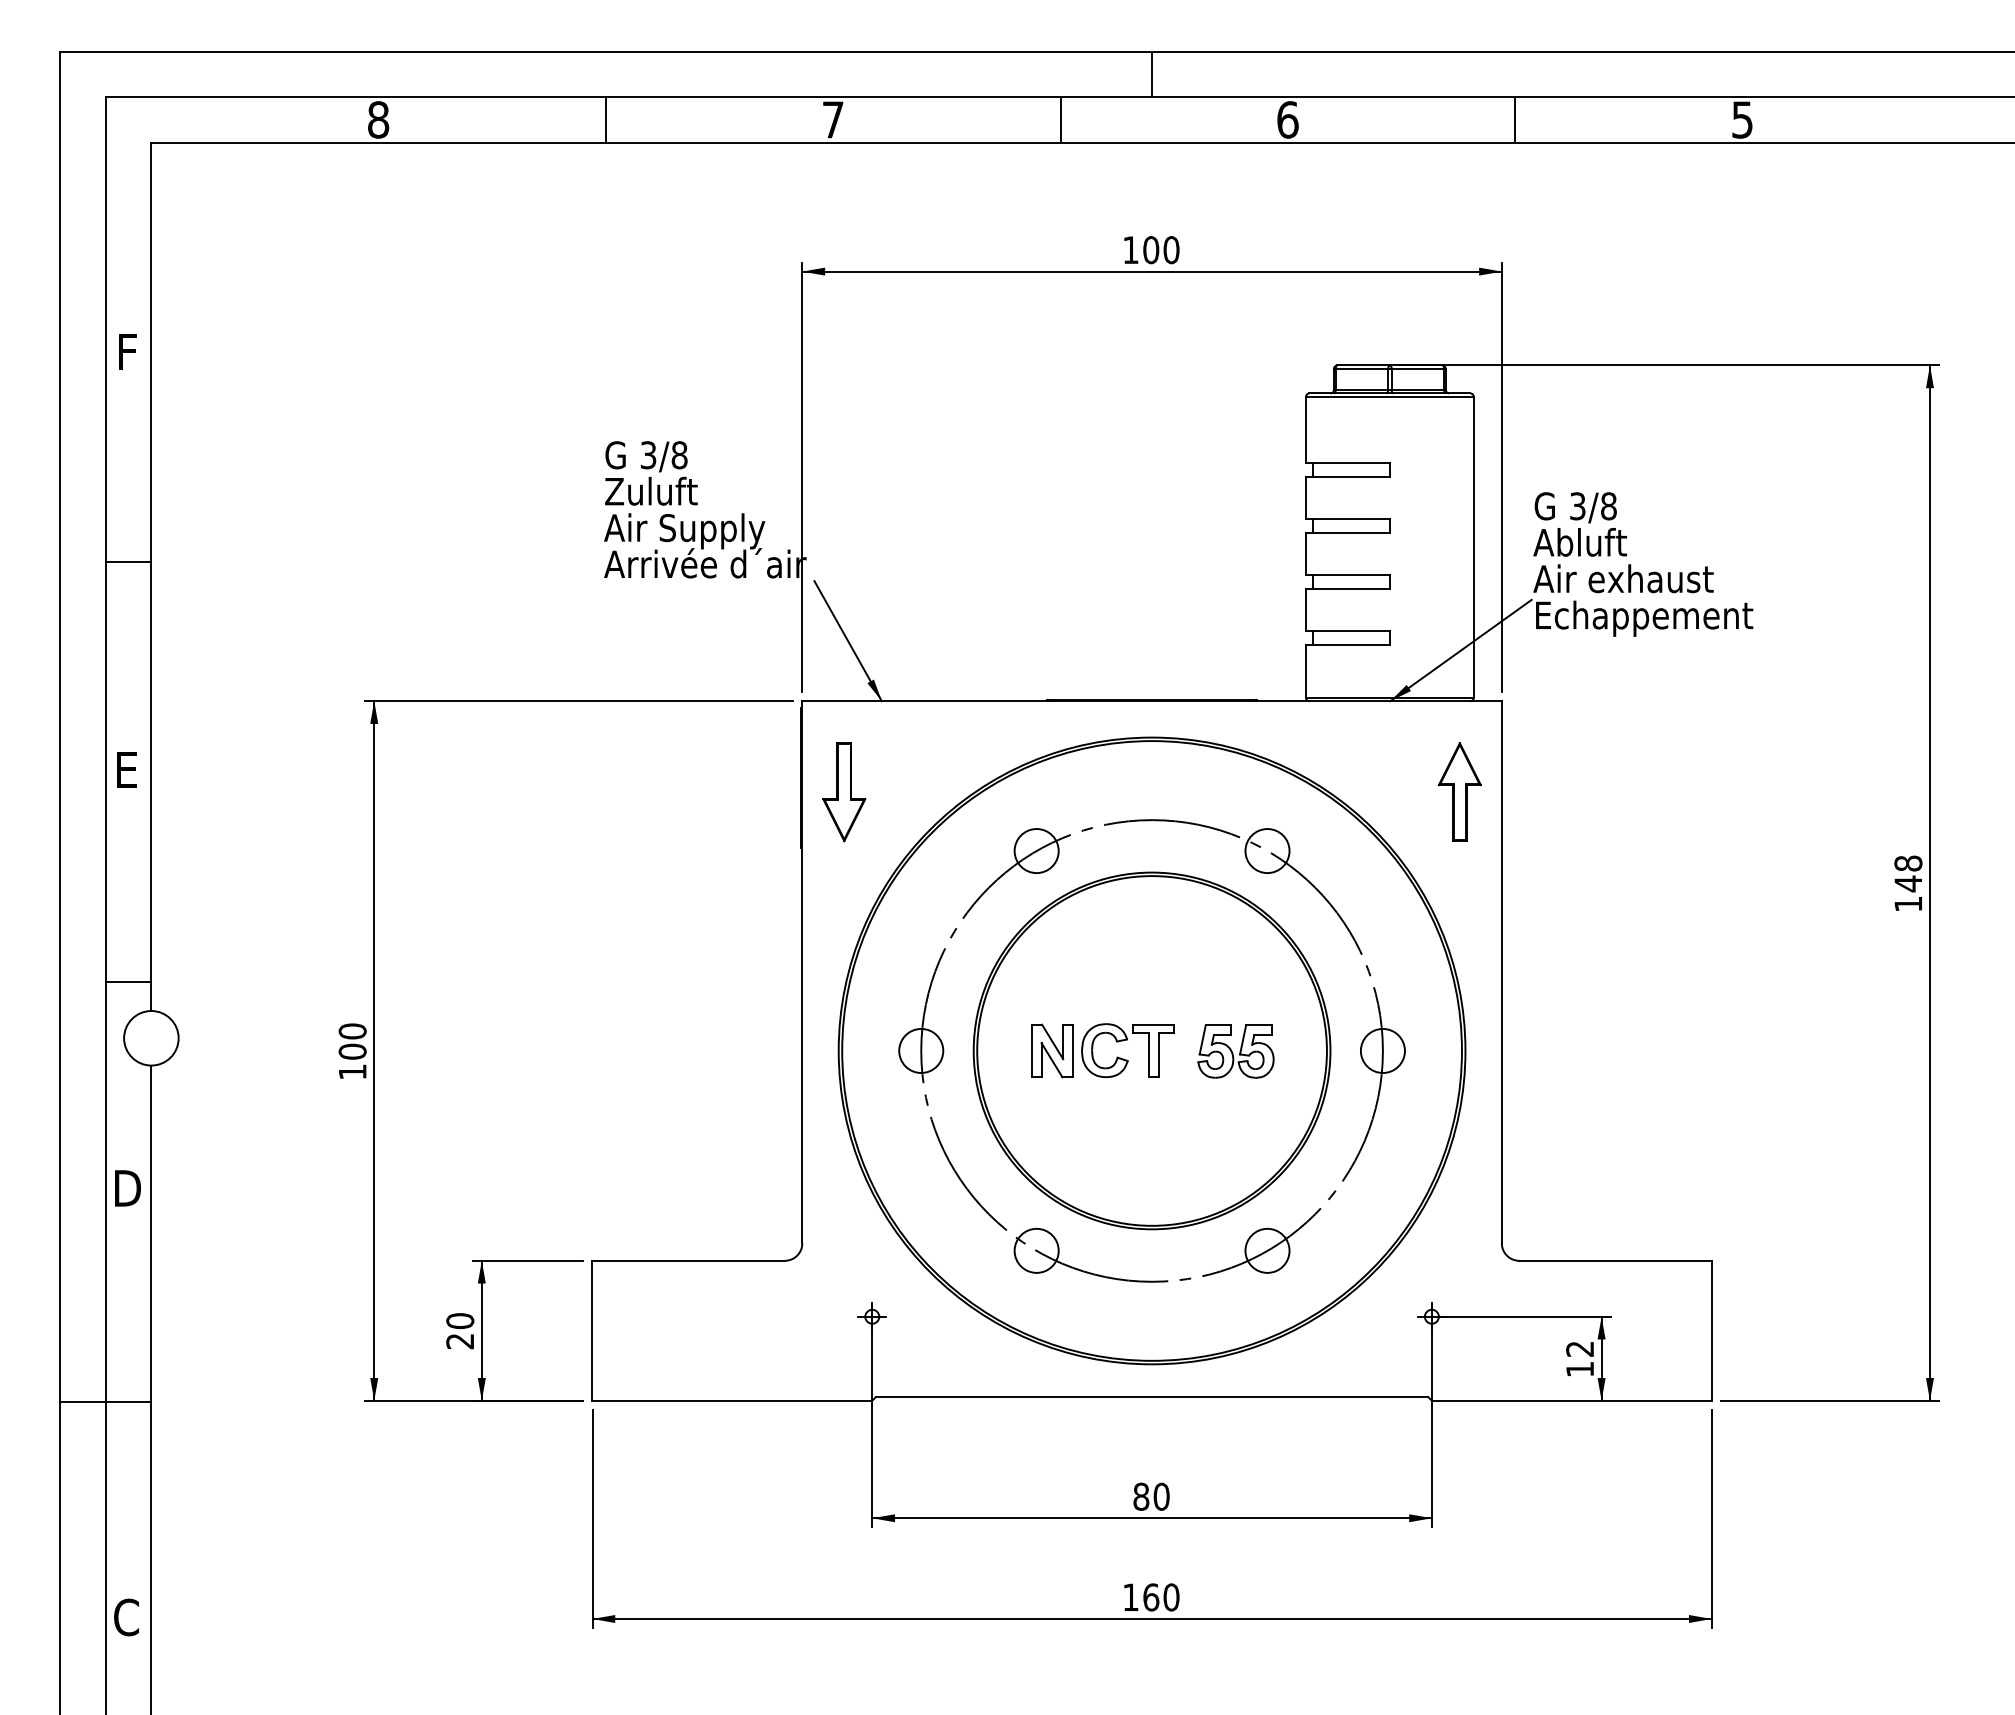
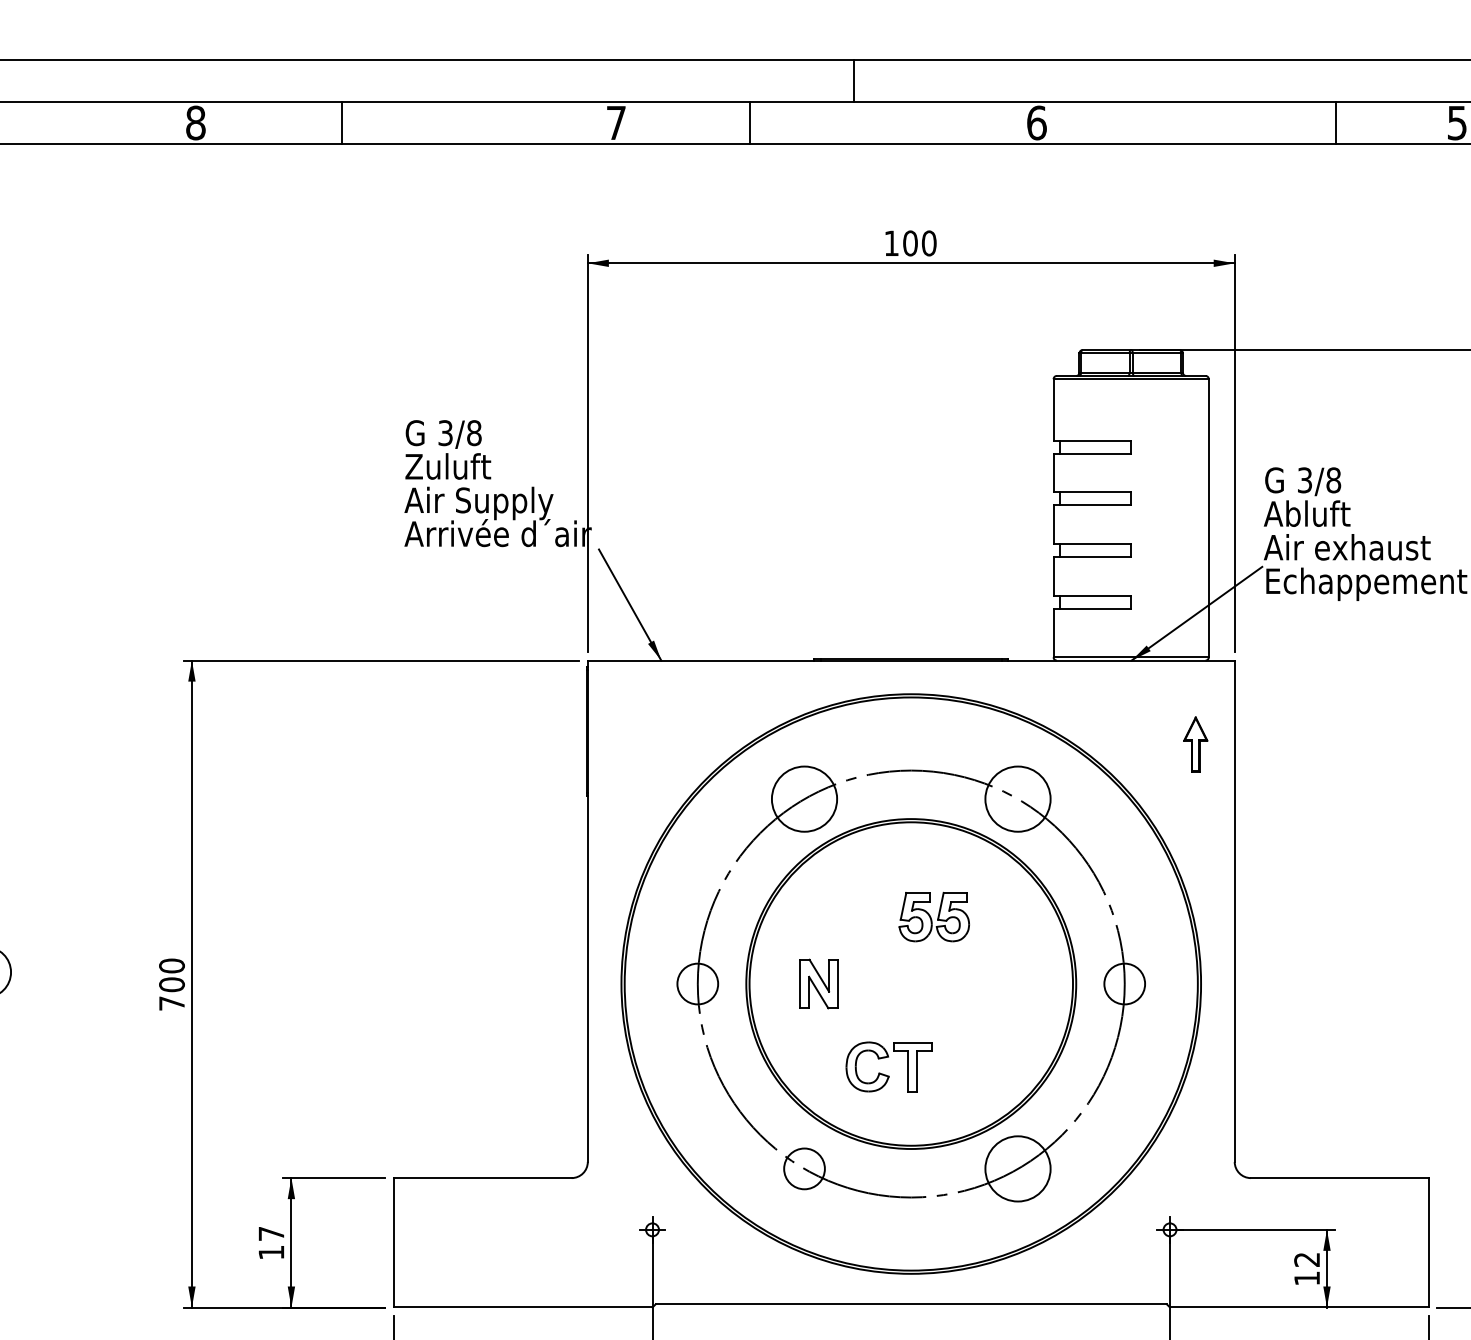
line: (1151, 74) -> (853, 81), moved
line: (606, 119) -> (341, 122), moved
line: (1060, 119) -> (749, 122), moved
line: (1515, 119) -> (1336, 122), moved
part: (1459, 791) -> (1195, 744), size x0.6
part: (844, 792) -> (626, 745), removed
circle: (1036, 851) -> (804, 799), size x1.6
circle: (1267, 851) -> (1018, 799), size x1.6
part: (1235, 1051) -> (933, 917), moved
part: (1123, 1058) -> (884, 1074), moved
text: (352, 1071) -> (171, 1003), 100 -> 700
circle: (1267, 1250) -> (1018, 1168), size x1.6
text: (460, 1331) -> (271, 1243), 20 -> 17

